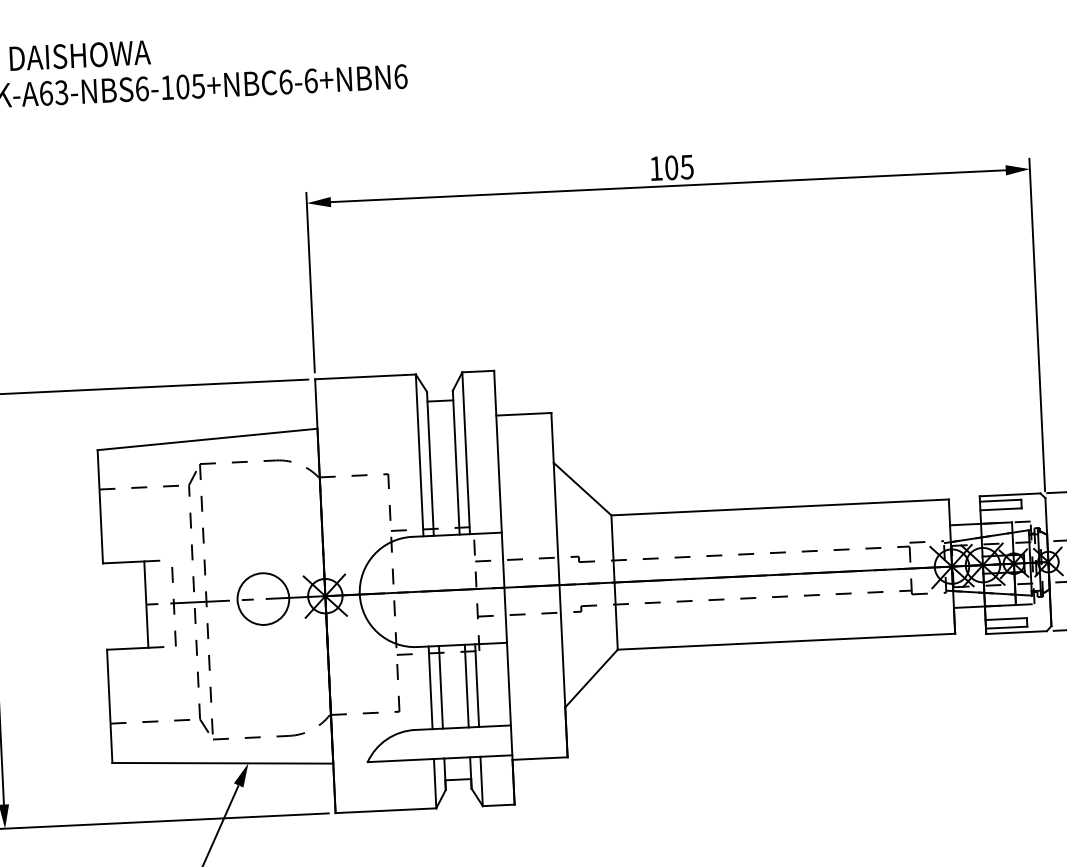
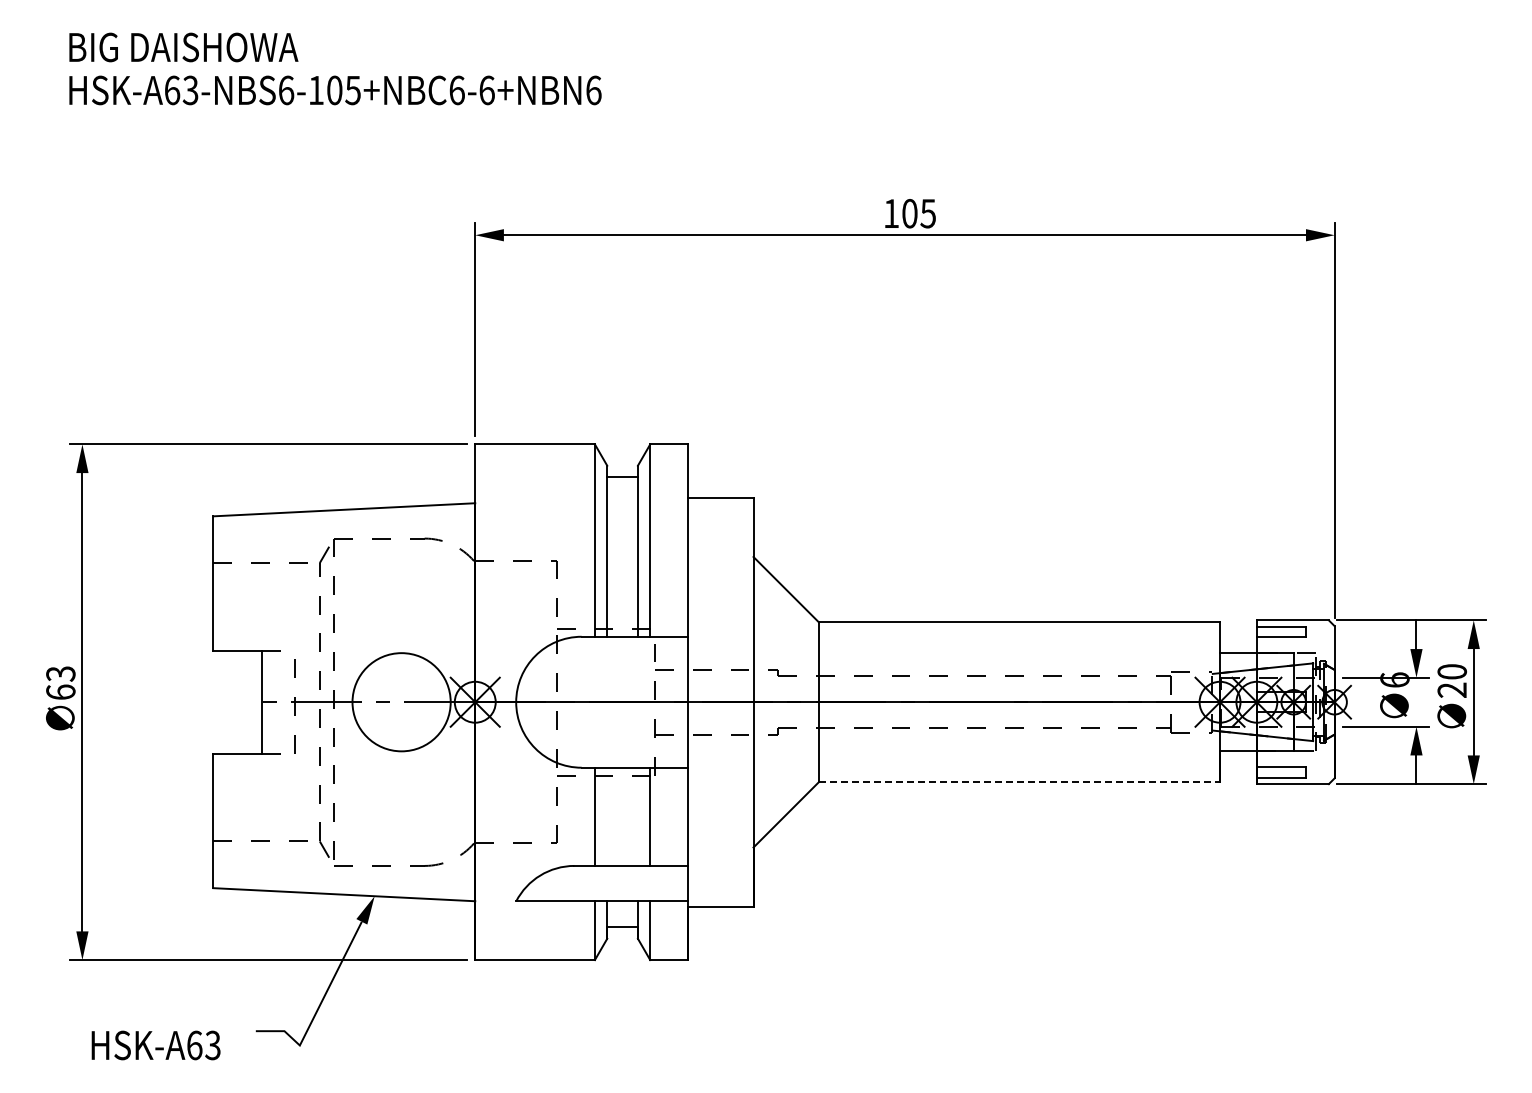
circle: (263, 598) -> (401, 701), size x1.6
line: (786, 642) -> (1019, 782), solid -> dashed
line: (466, 685) -> (637, 816), removed
line: (441, 687) -> (607, 816), removed

